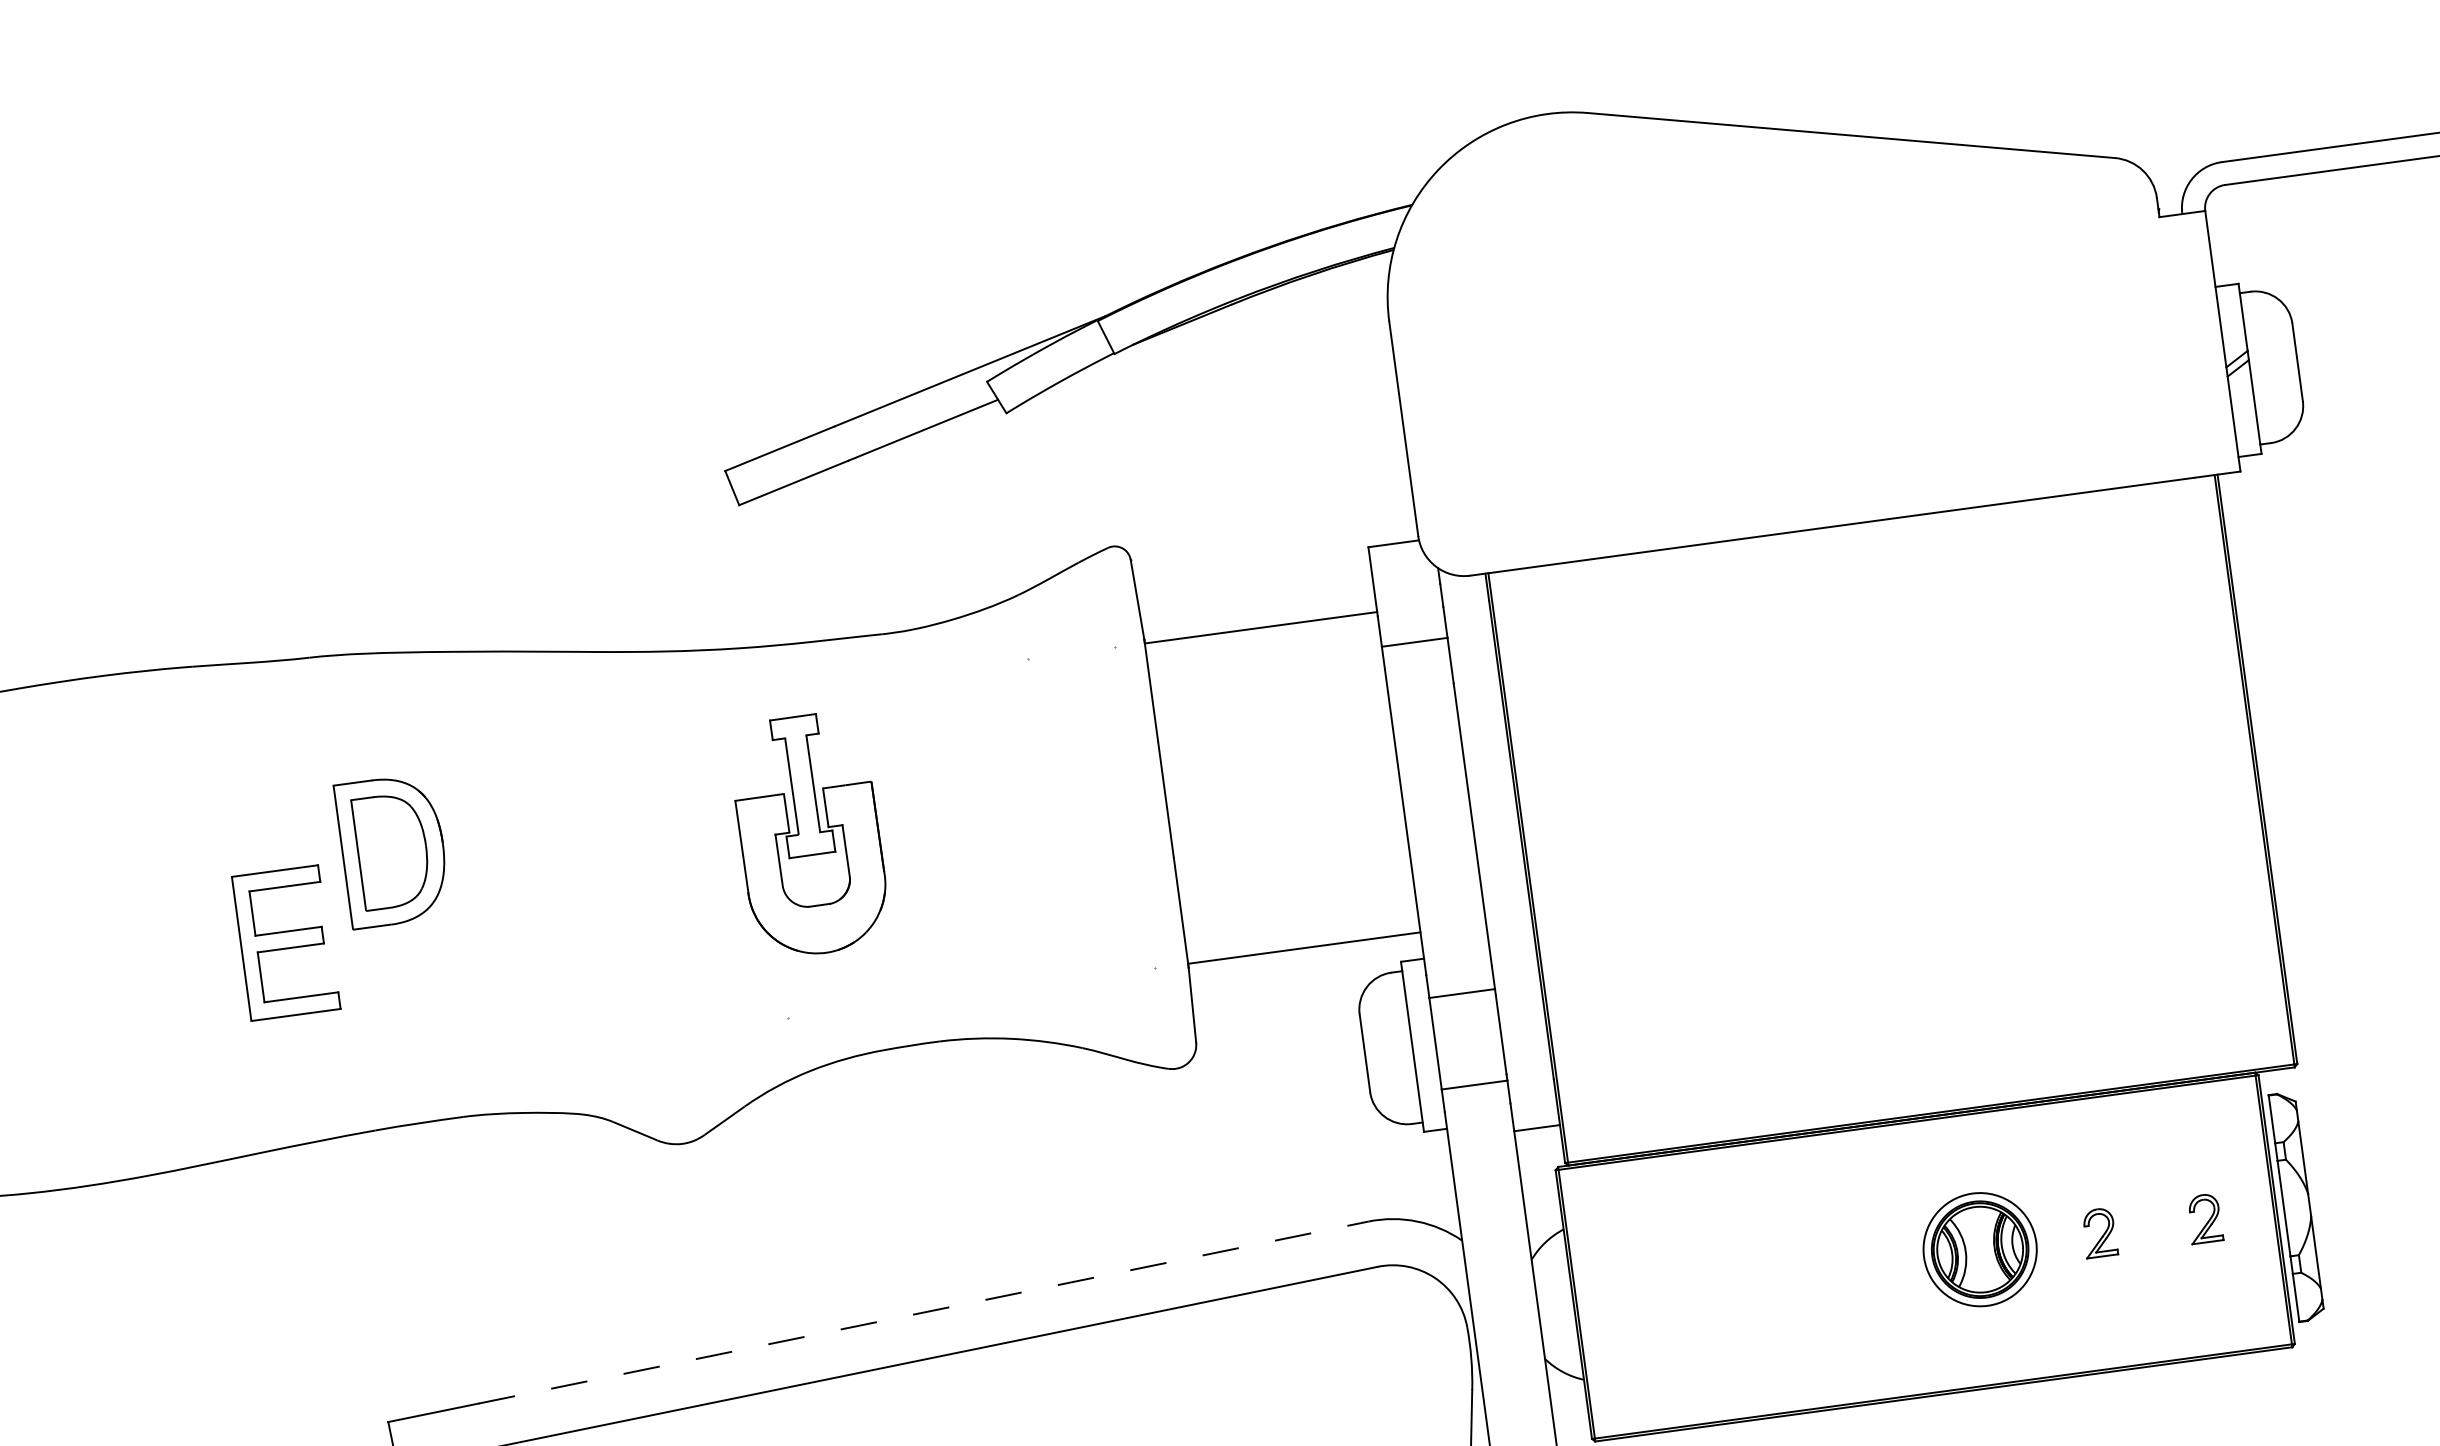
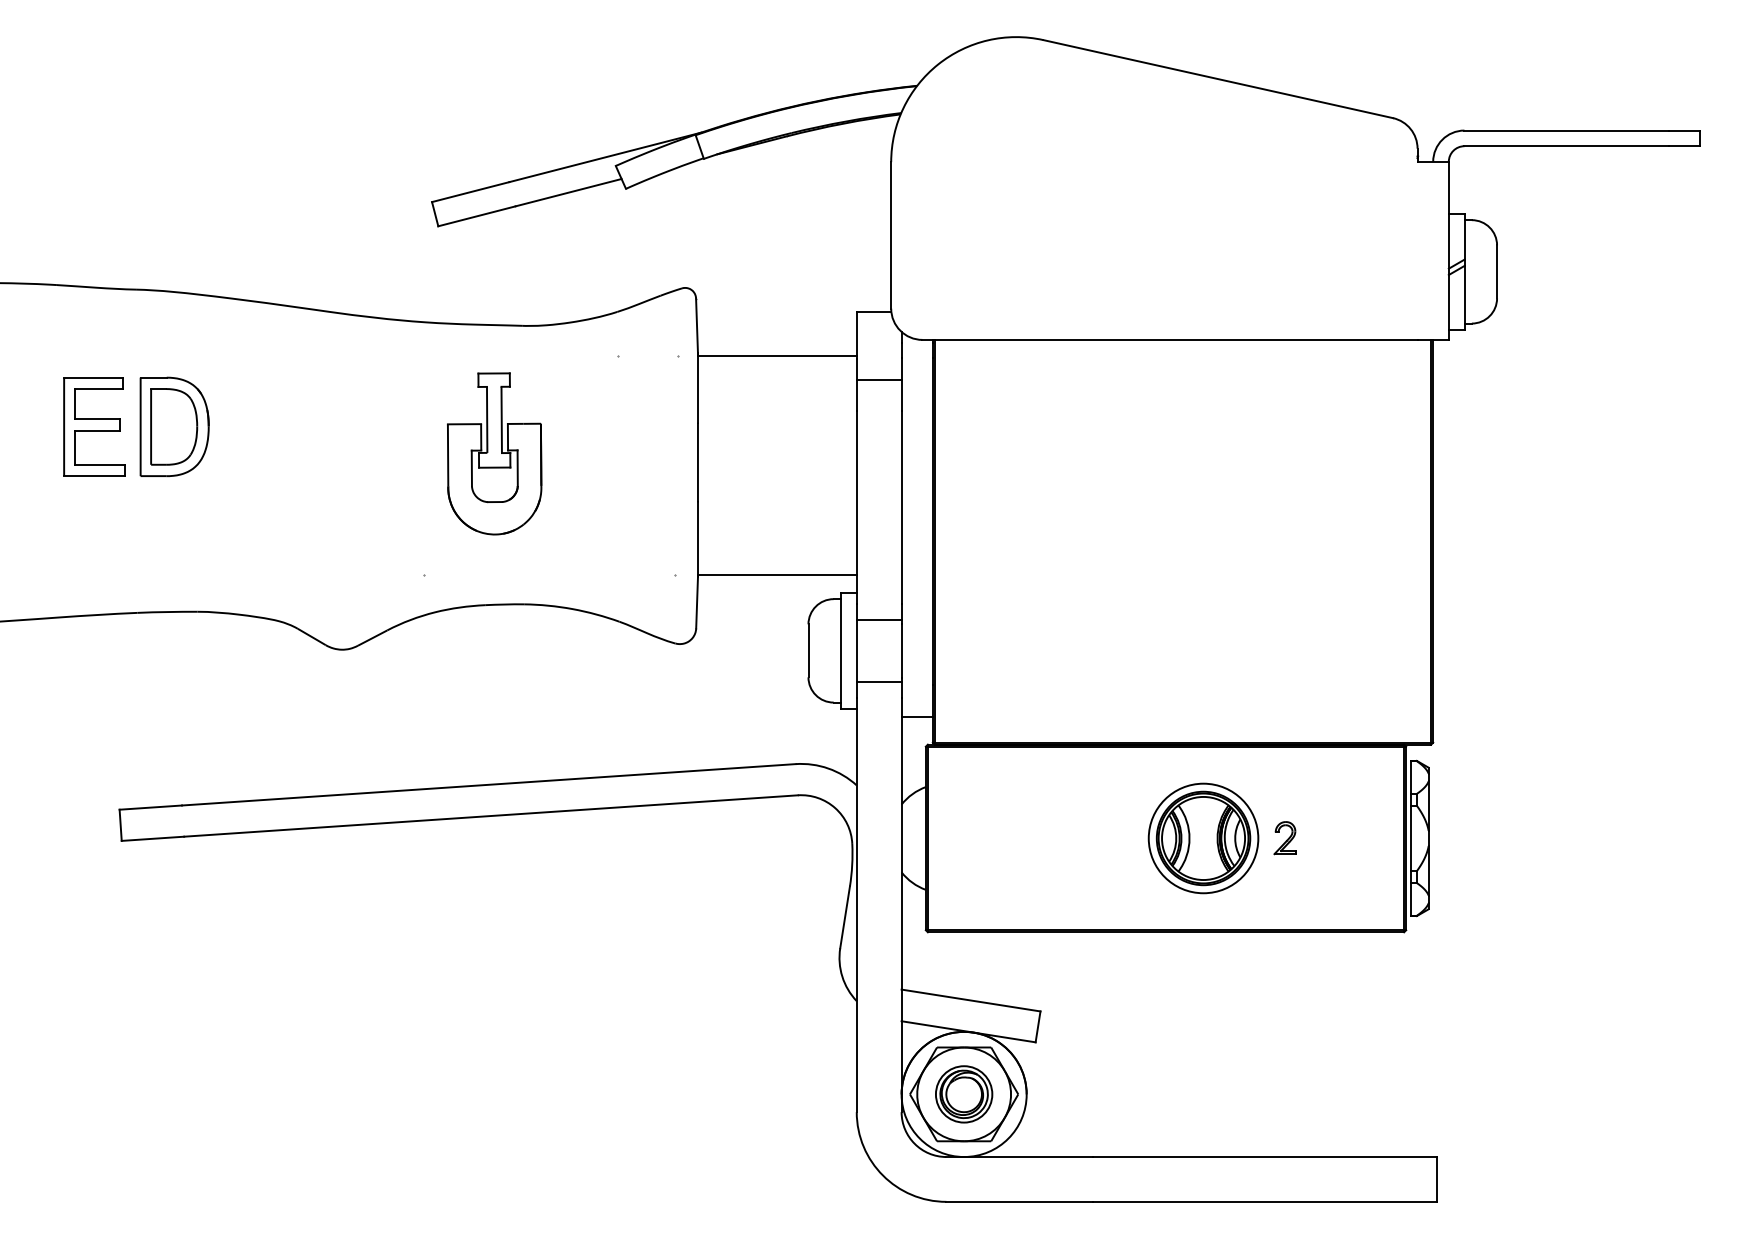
part: (809, 834) -> (494, 453), moved
part: (285, 942) -> (94, 426), moved
part: (2204, 1219) -> (1356, 838), removed
part: (1980, 1249) -> (1203, 838), size x1.43
line: (923, 1312) -> (488, 784), dashed -> solid

